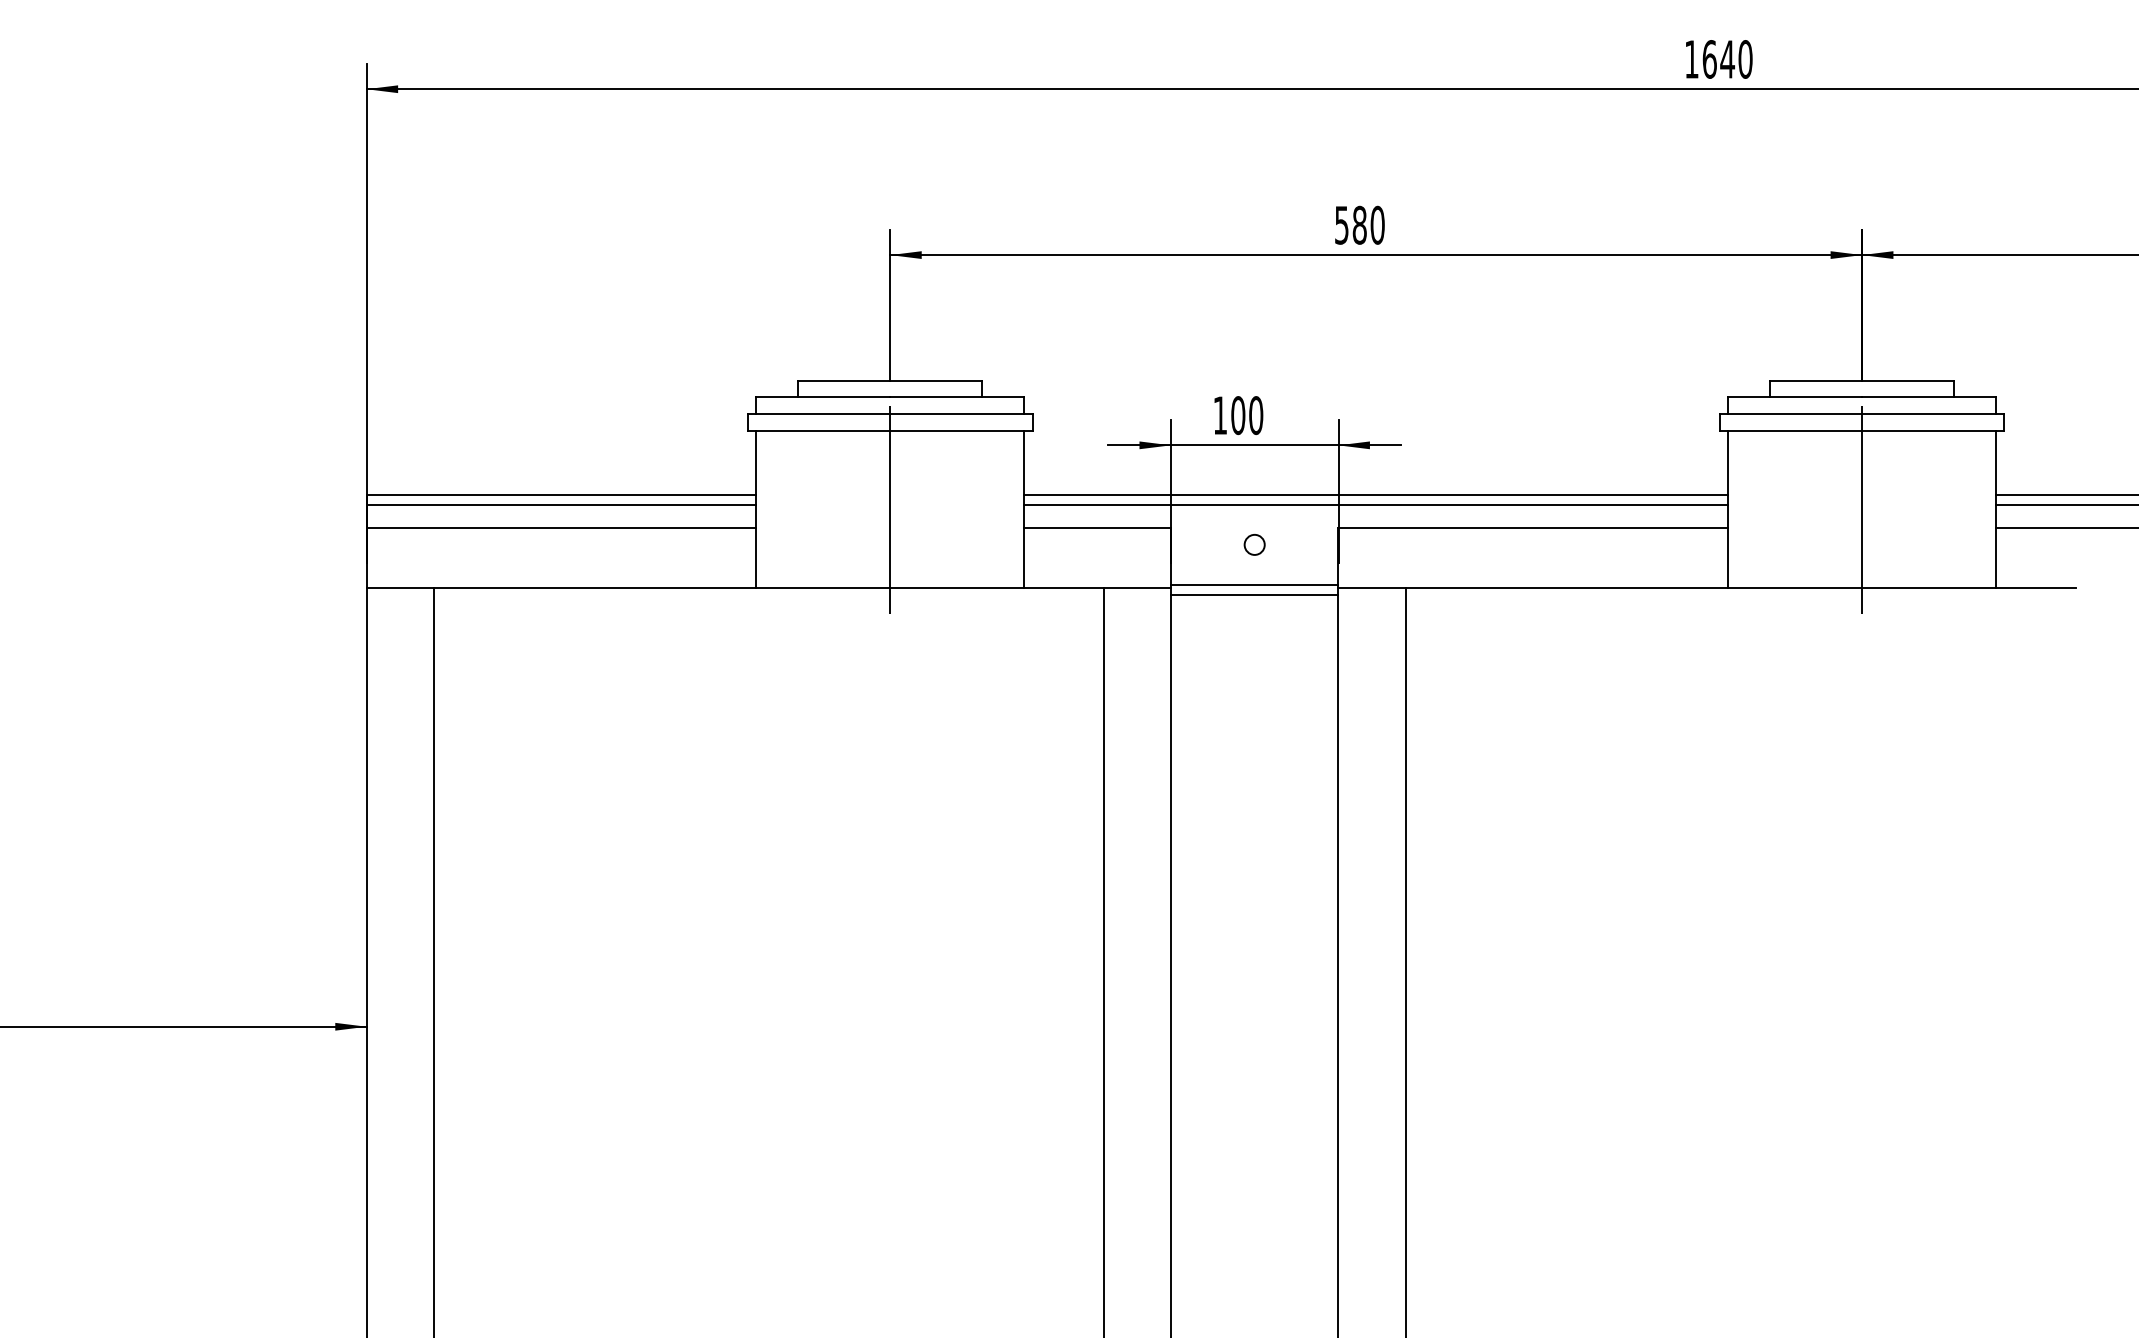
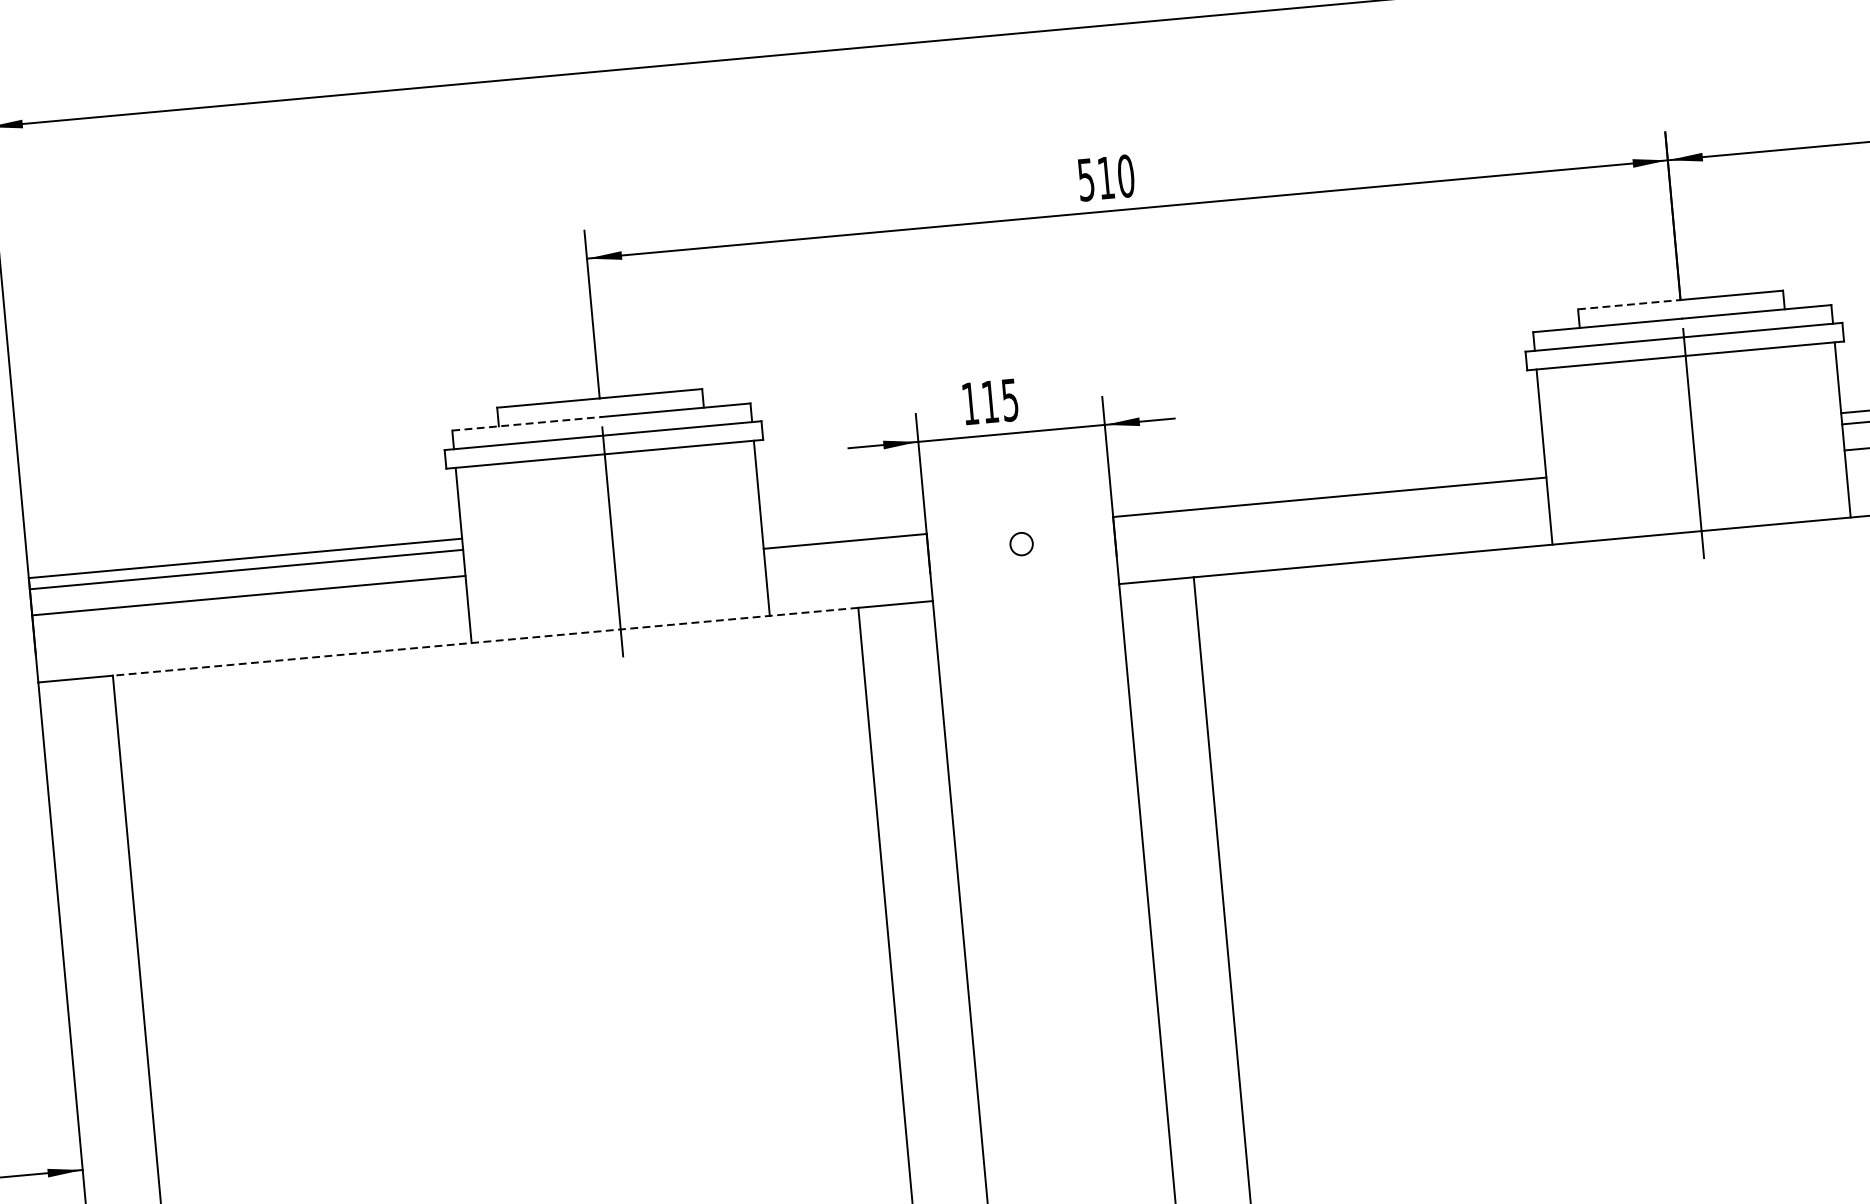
text: (1359, 224) -> (1105, 177), 580 -> 510
line: (1816, 380) -> (1629, 304), solid -> dashed
line: (823, 397) -> (527, 423), solid -> dashed
text: (1247, 415) -> (1000, 400), 100 -> 115
line: (1376, 494) -> (1152, 475), removed
line: (1376, 504) -> (1153, 486), removed
line: (1254, 585) -> (1025, 589), removed
line: (768, 588) -> (485, 641), solid -> dashed
line: (1254, 595) -> (1026, 600), removed

